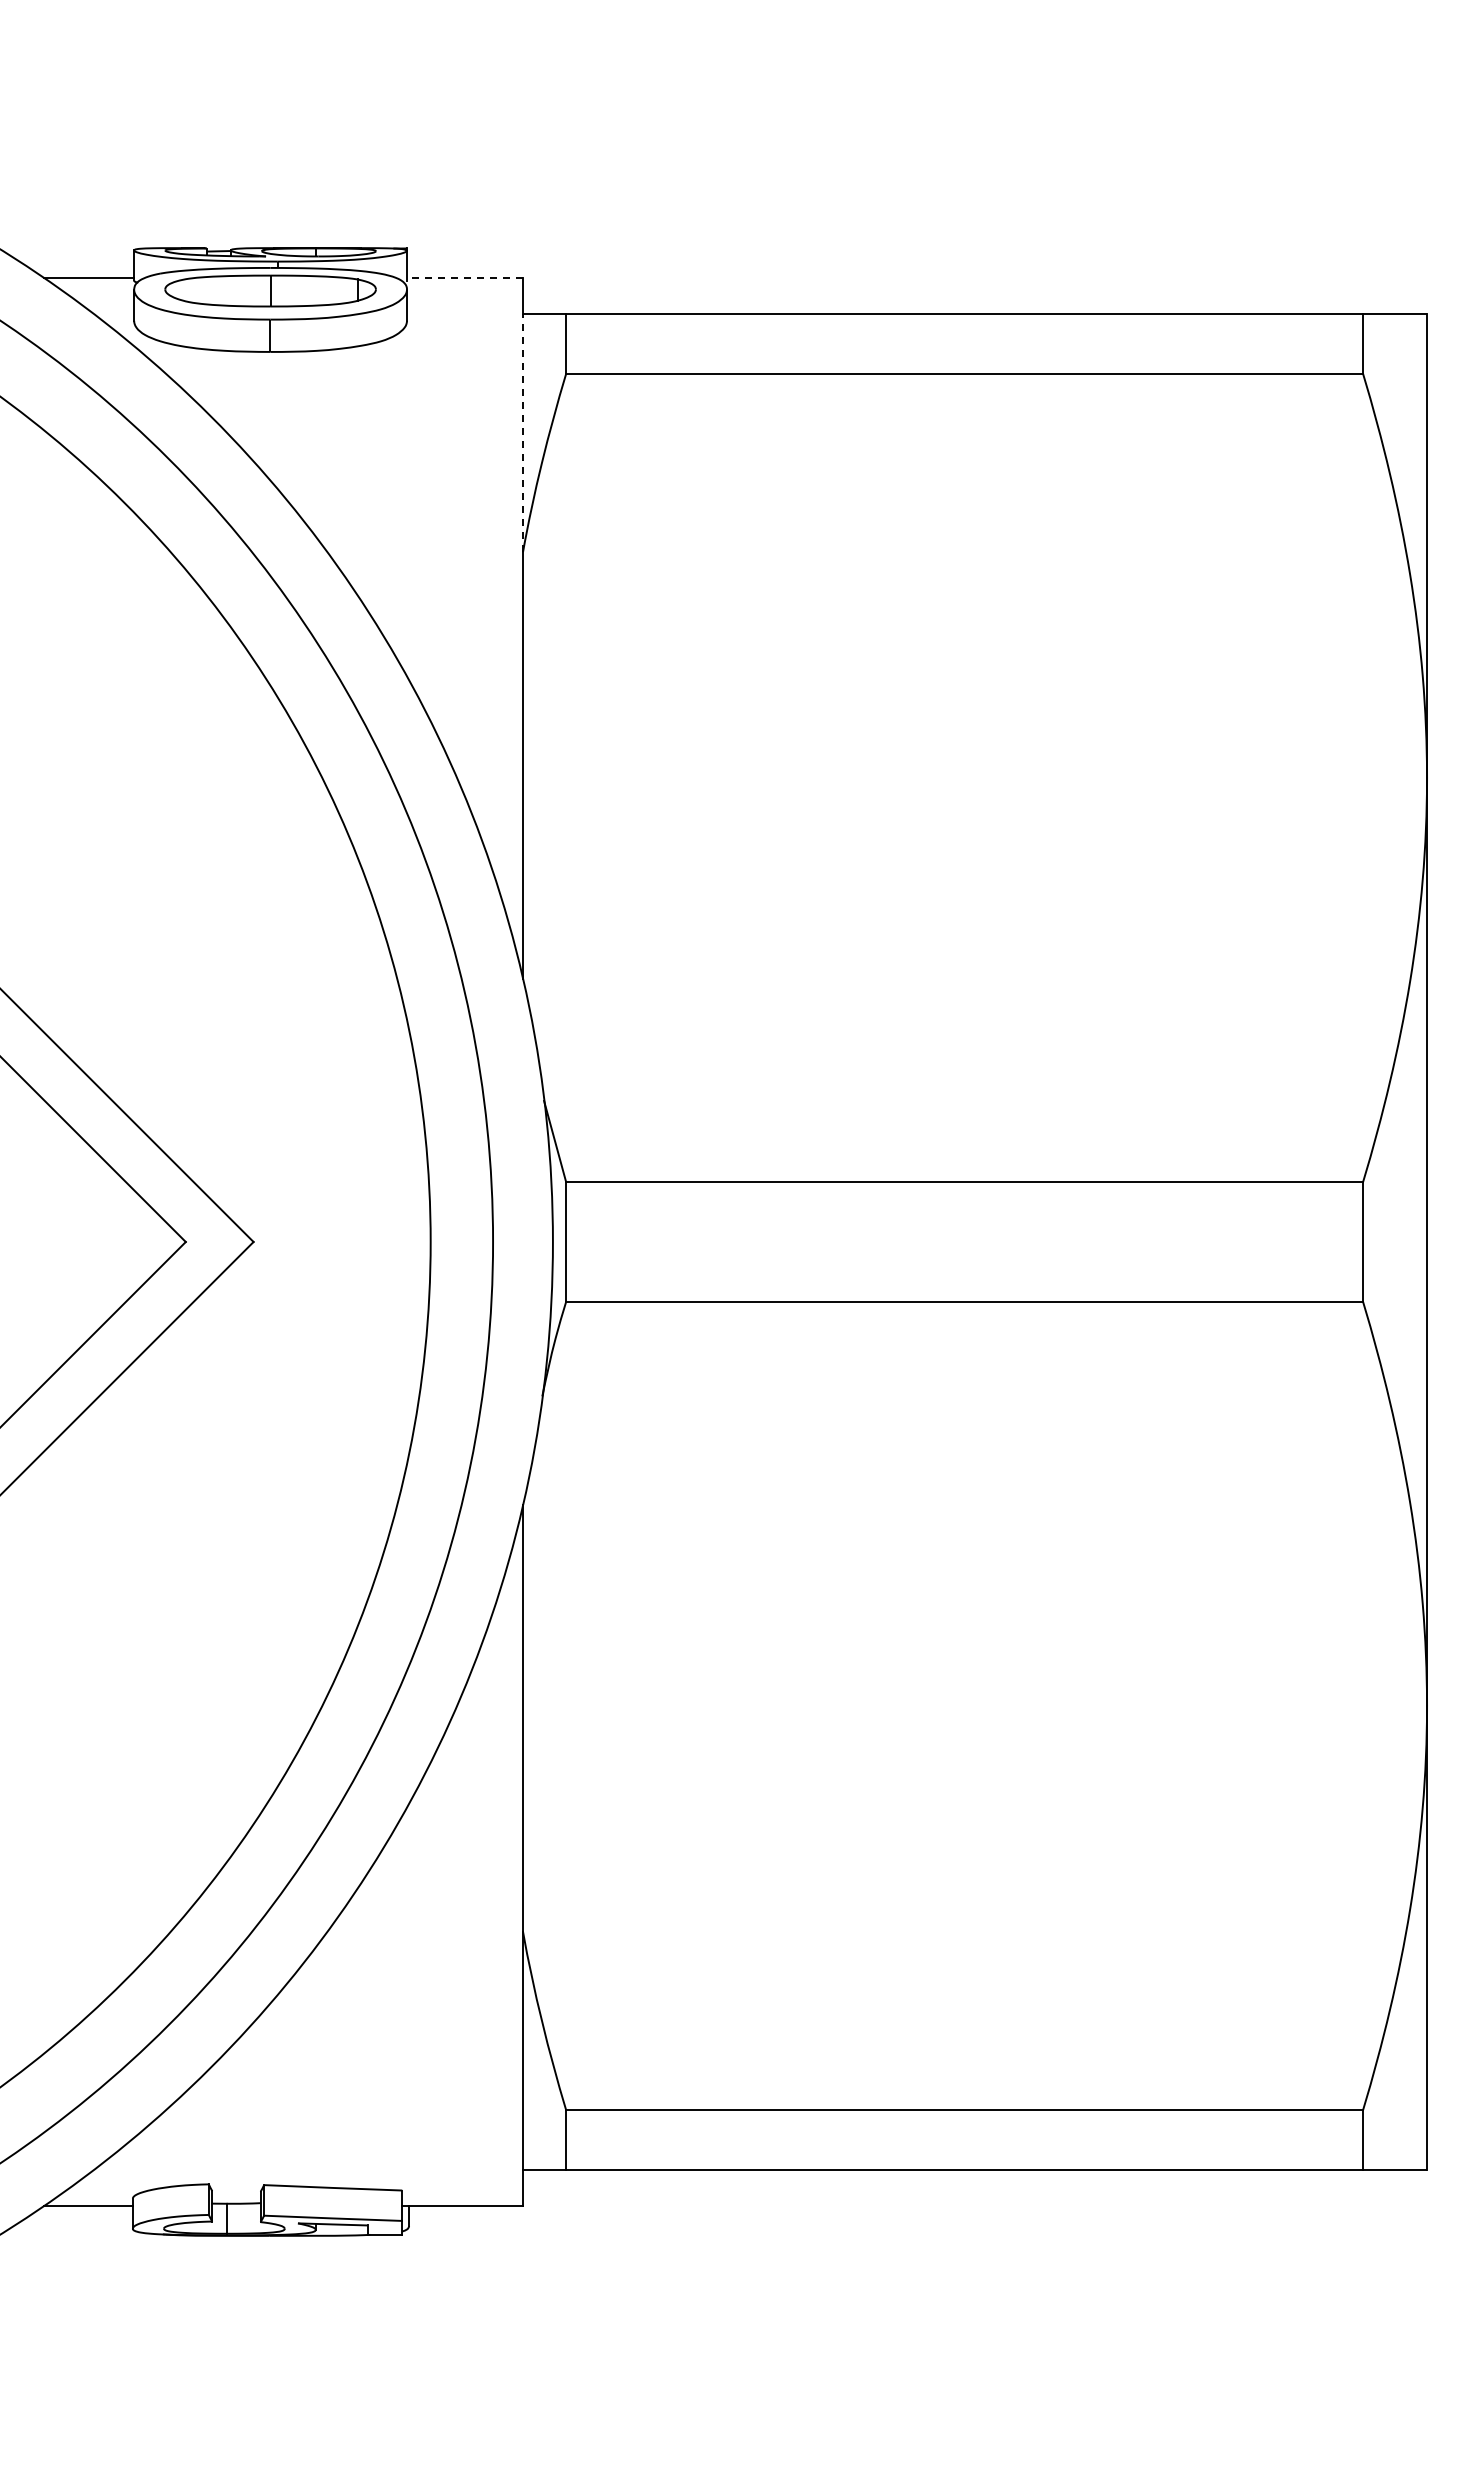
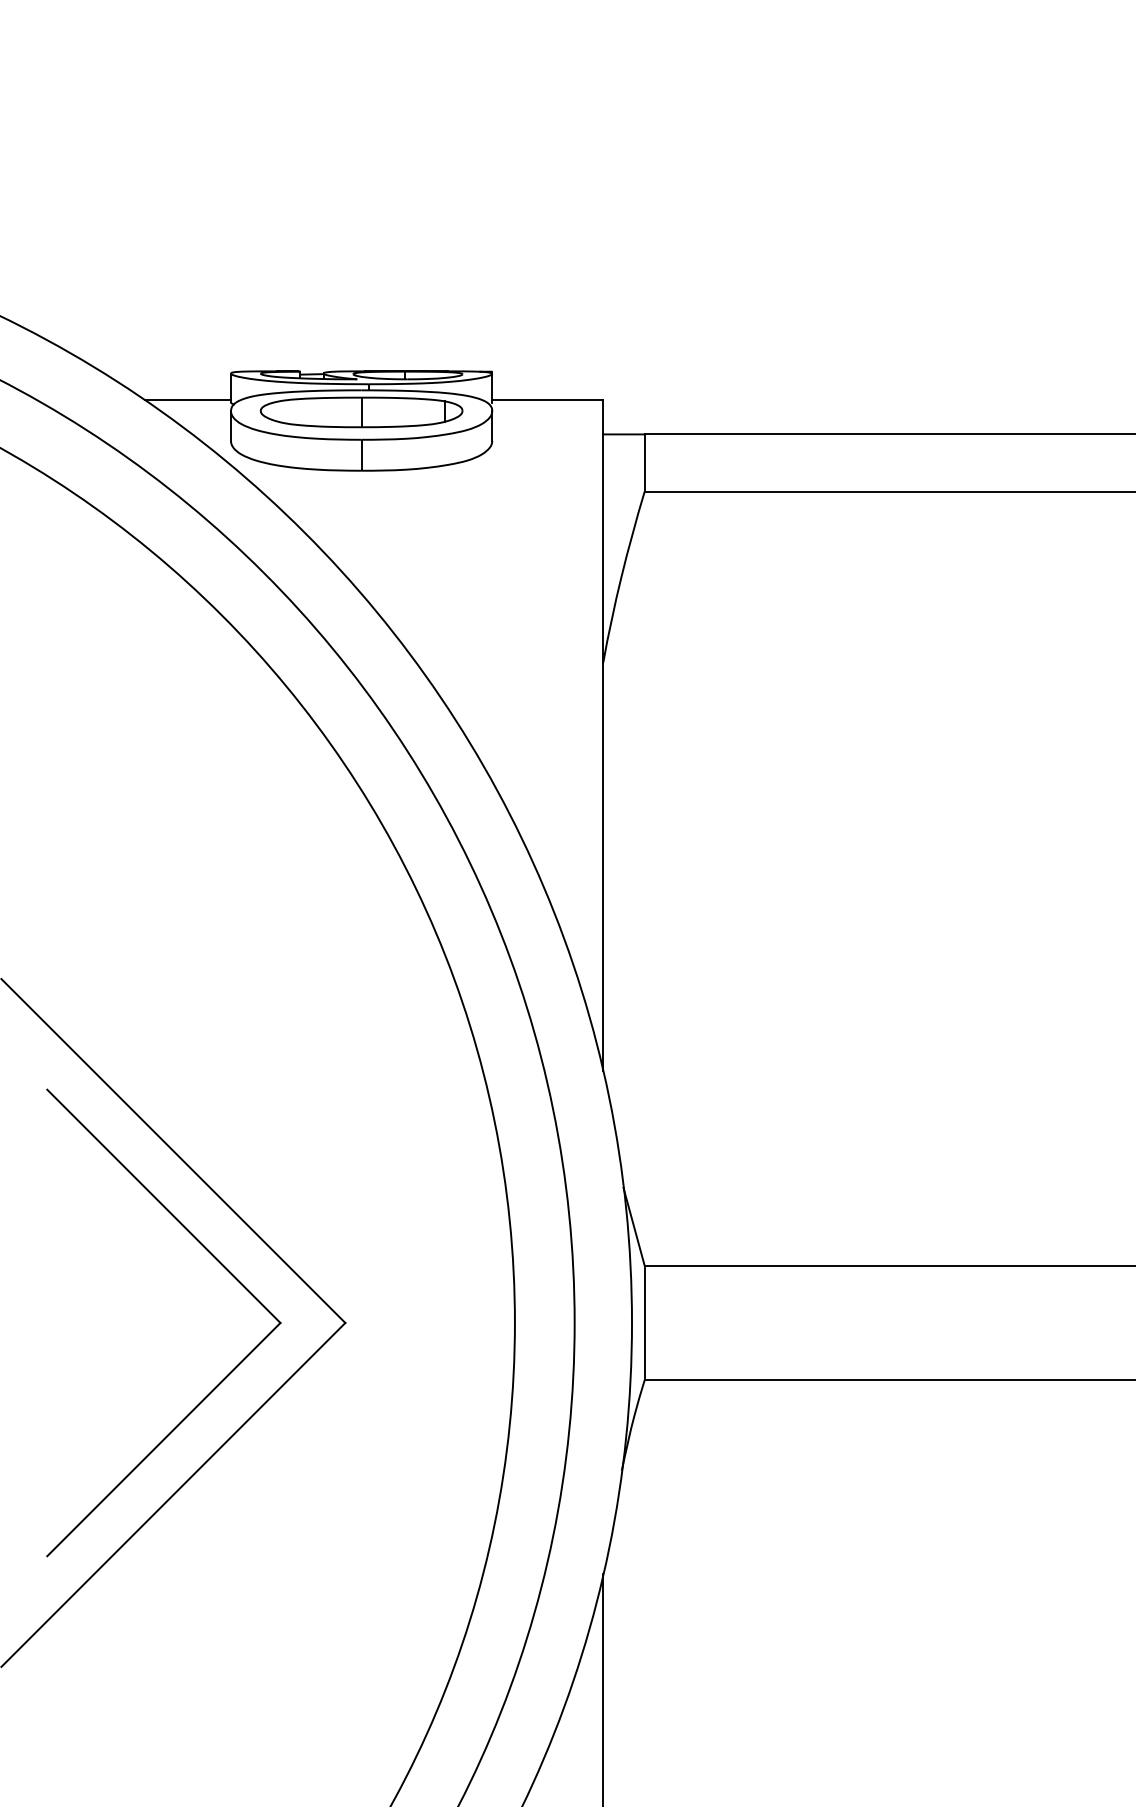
line: (465, 278) -> (548, 400), dashed -> solid
line: (523, 432) -> (603, 547), dashed -> solid

